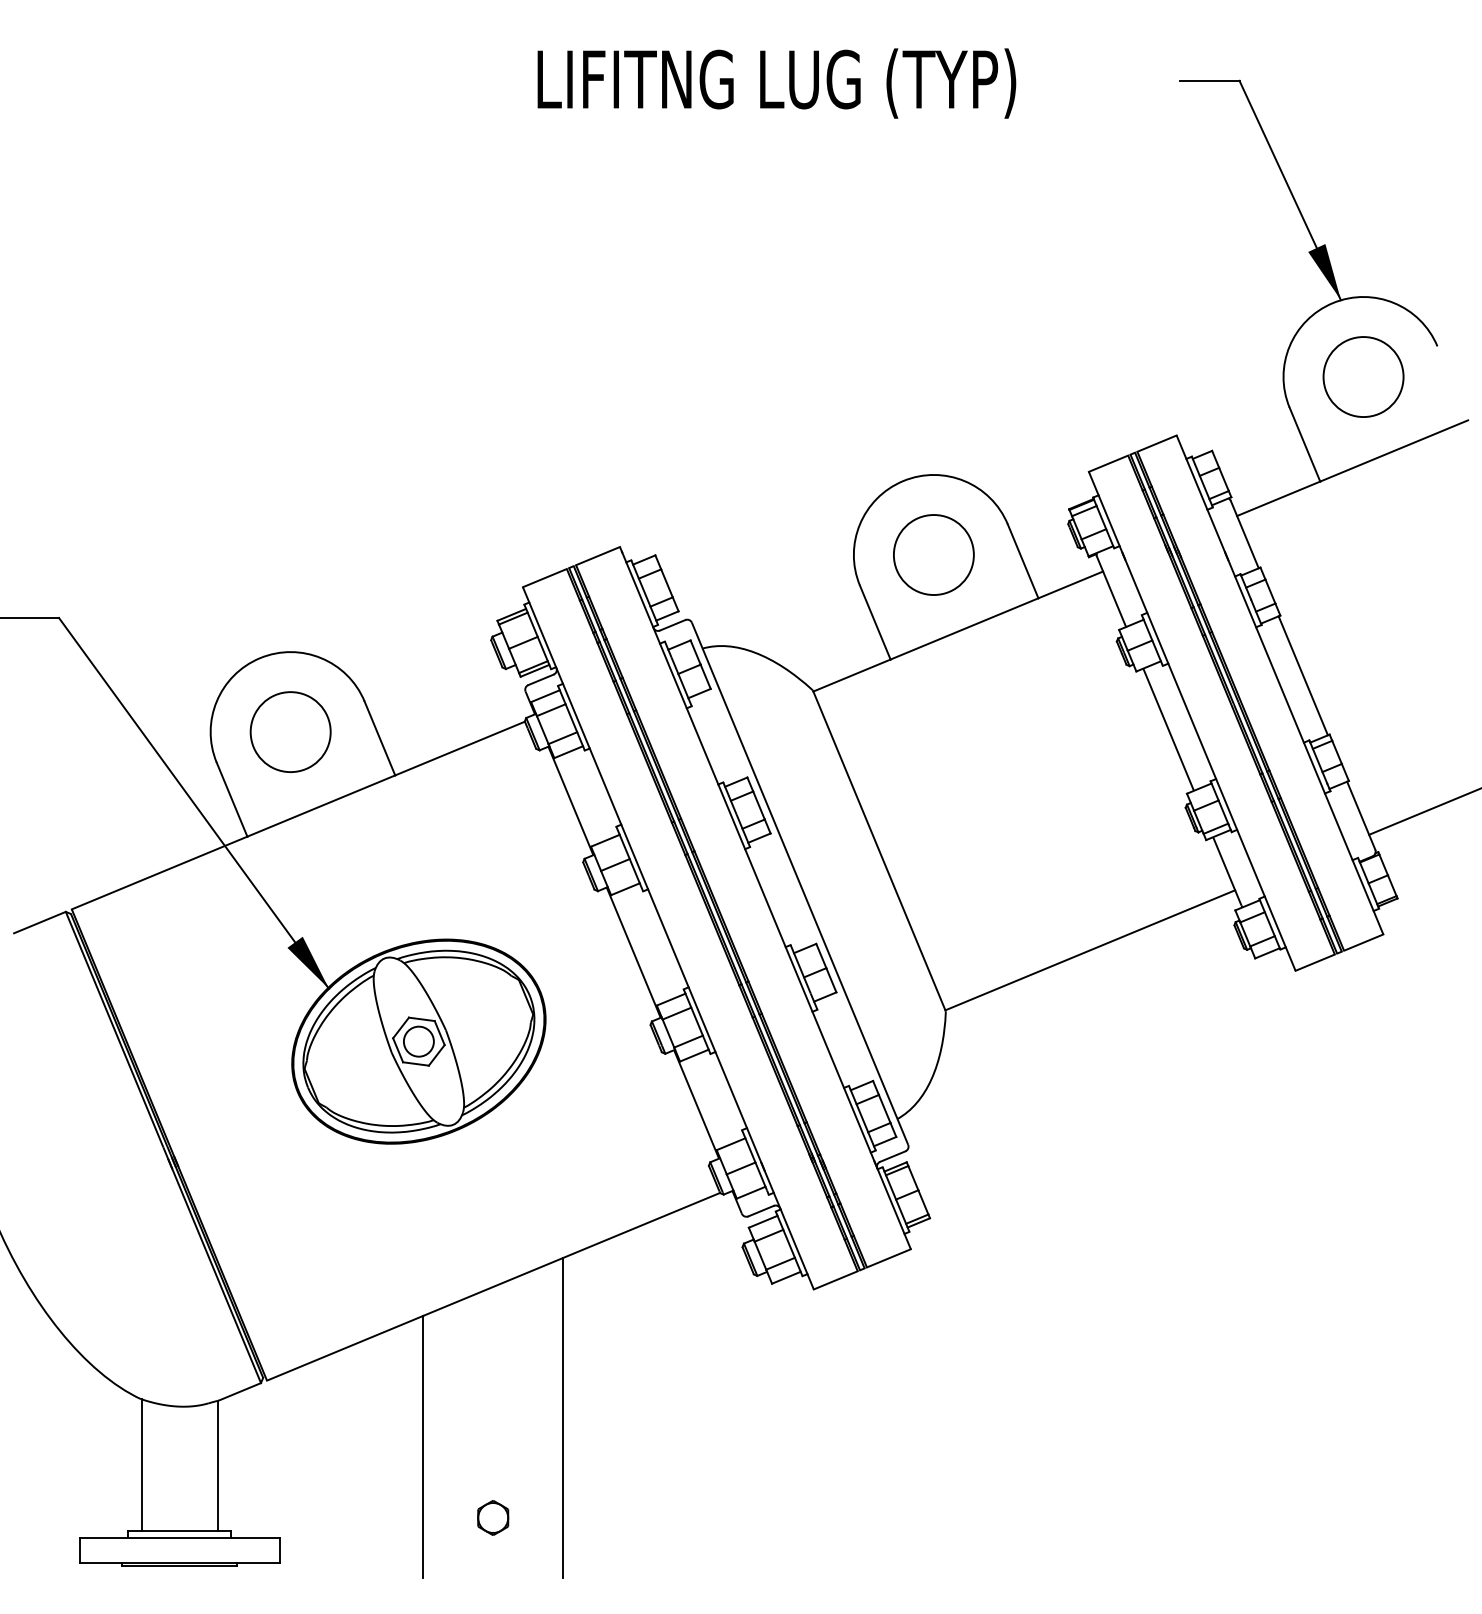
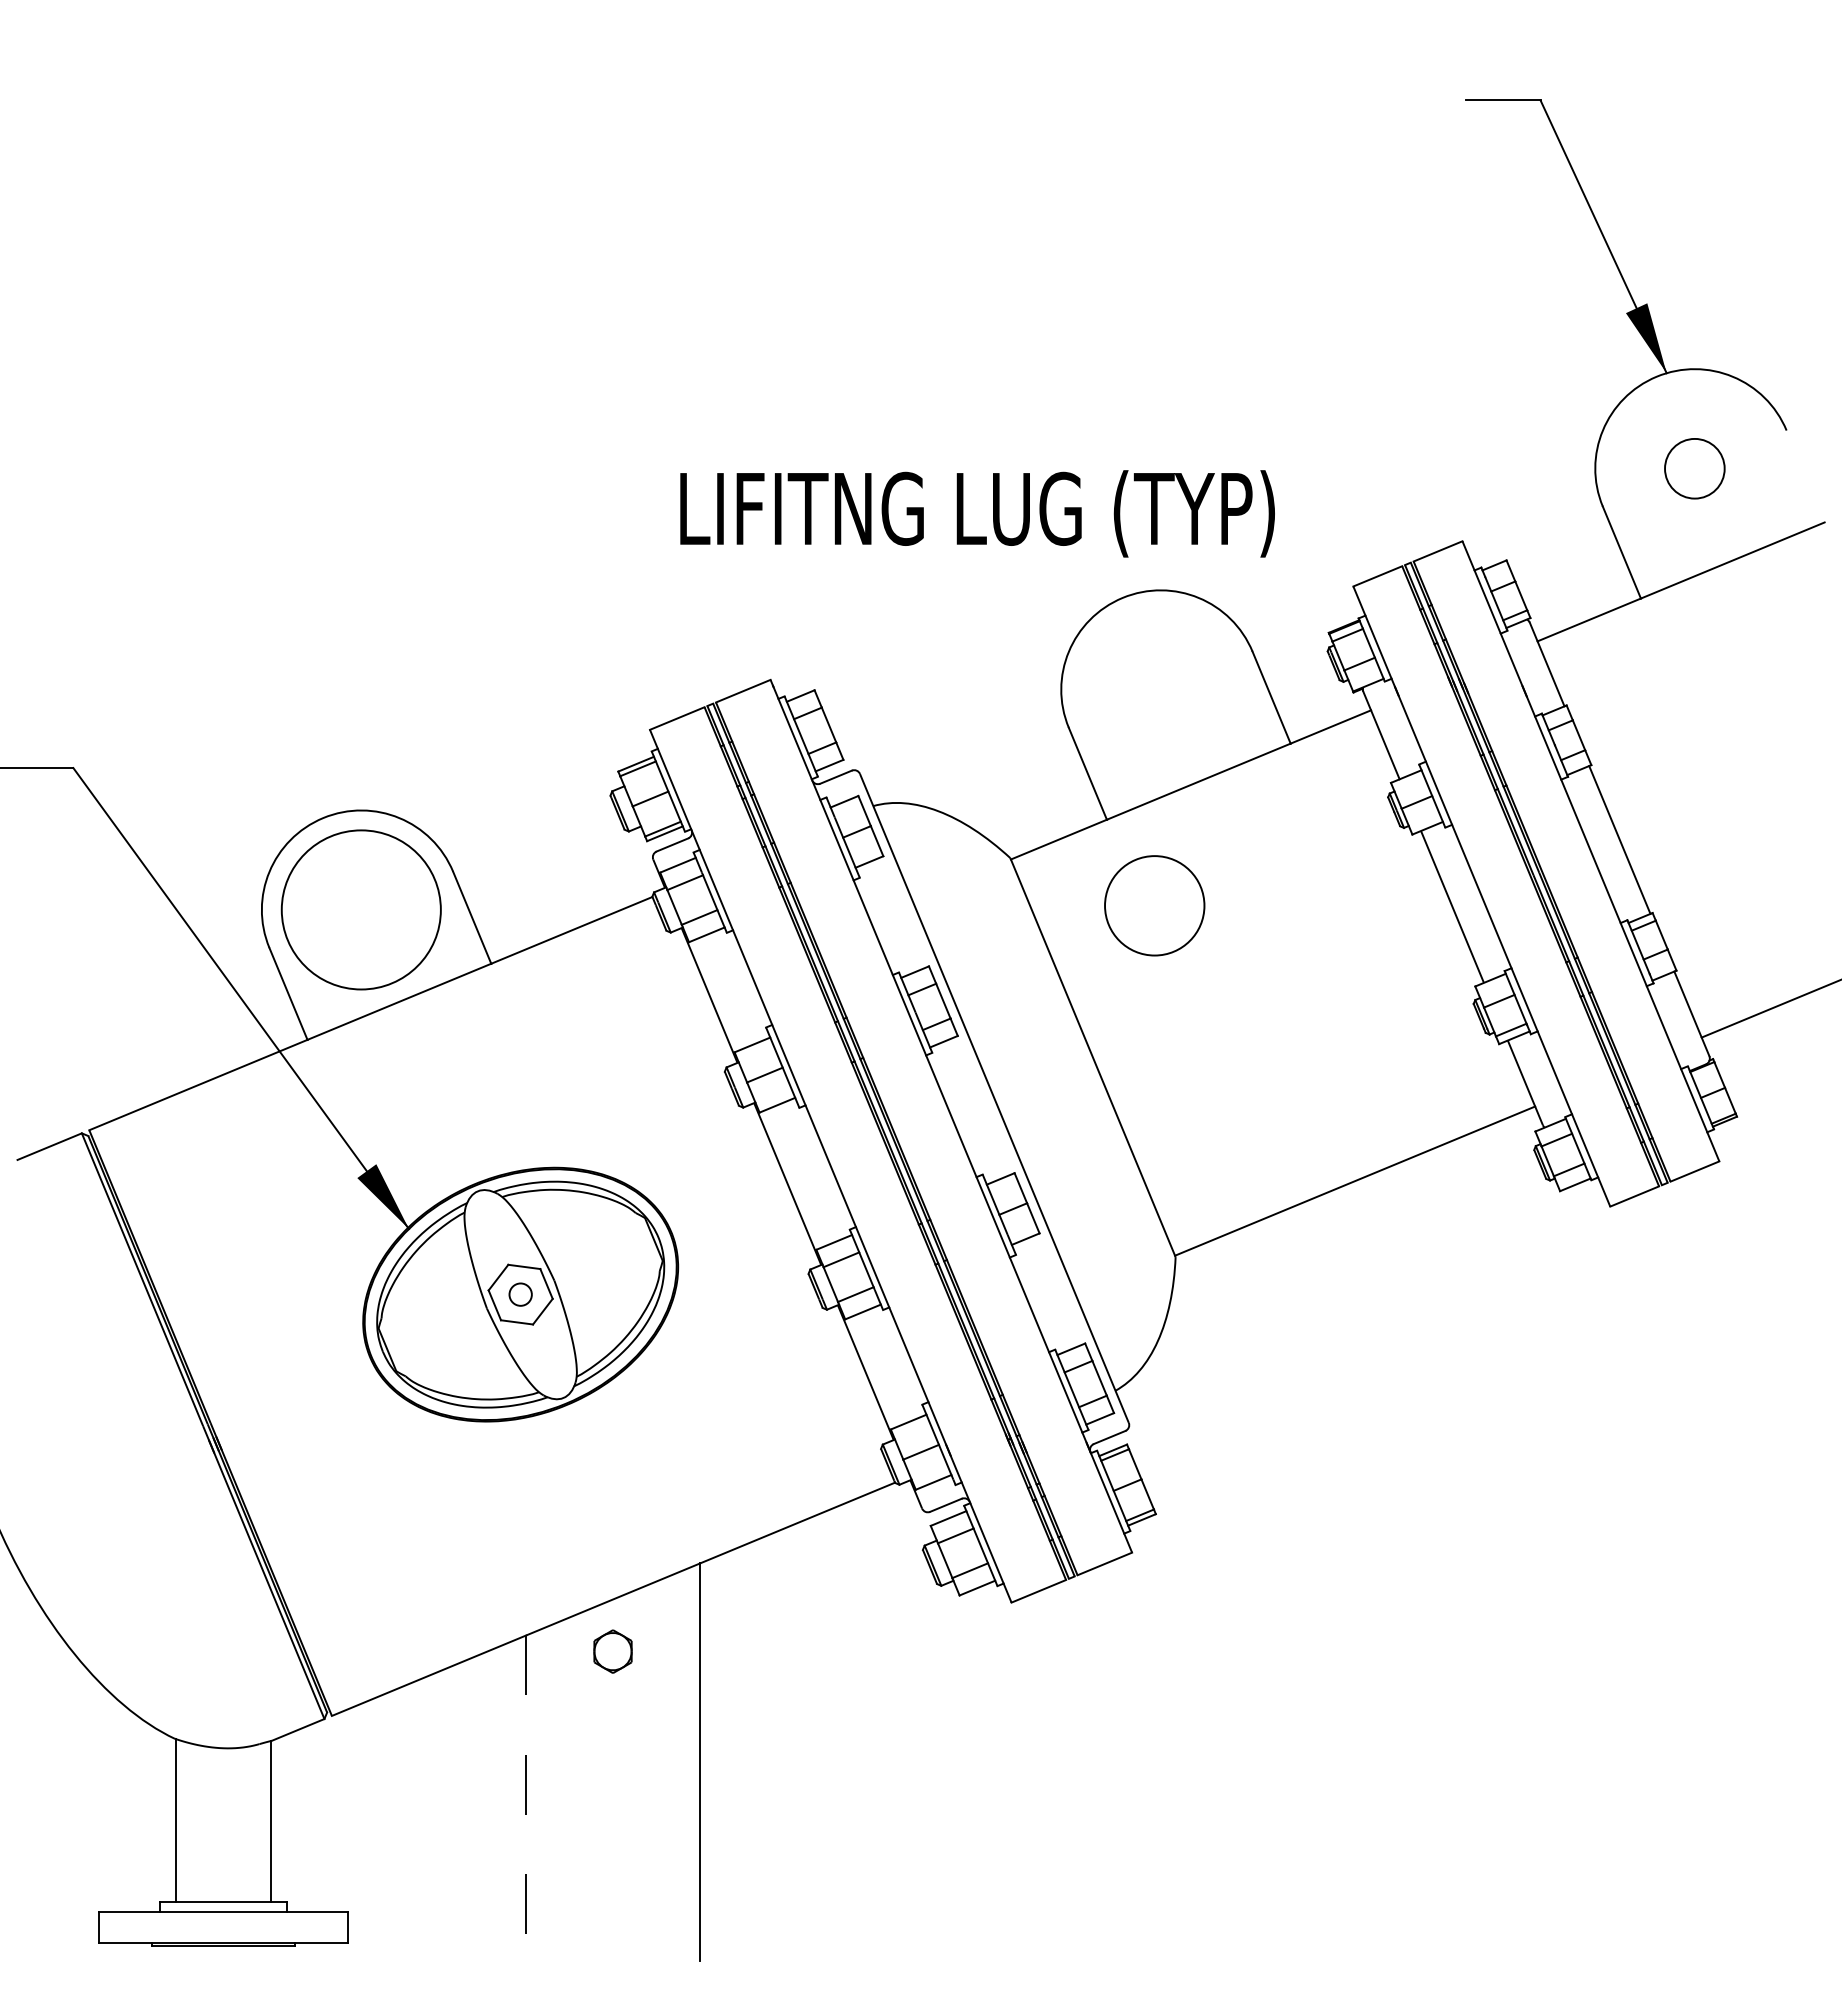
text: (776, 83) -> (977, 513), moved
circle: (1363, 376) -> (1694, 468), size x0.6
circle: (933, 554) -> (1154, 905), moved
circle: (290, 731) -> (361, 909), size x1.6
circle: (418, 1041) -> (520, 1294), size x0.6
line: (423, 1447) -> (526, 1798), solid -> dashed
part: (492, 1517) -> (612, 1651), moved

